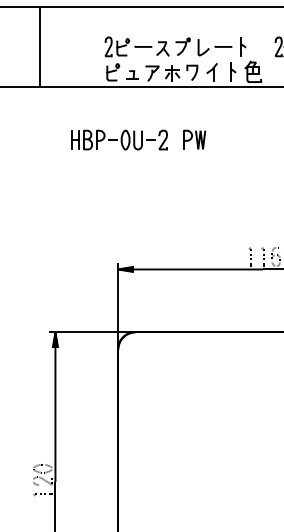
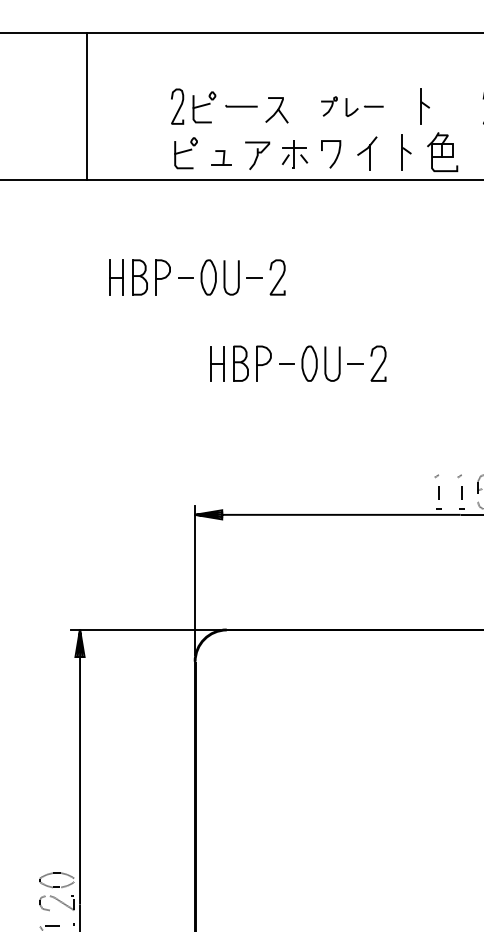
line: (40, 46) -> (87, 105), moved
part: (203, 46) -> (351, 105), size x0.6
part: (194, 139) -> (335, 276), removed
part: (174, 186) -> (298, 362), added

